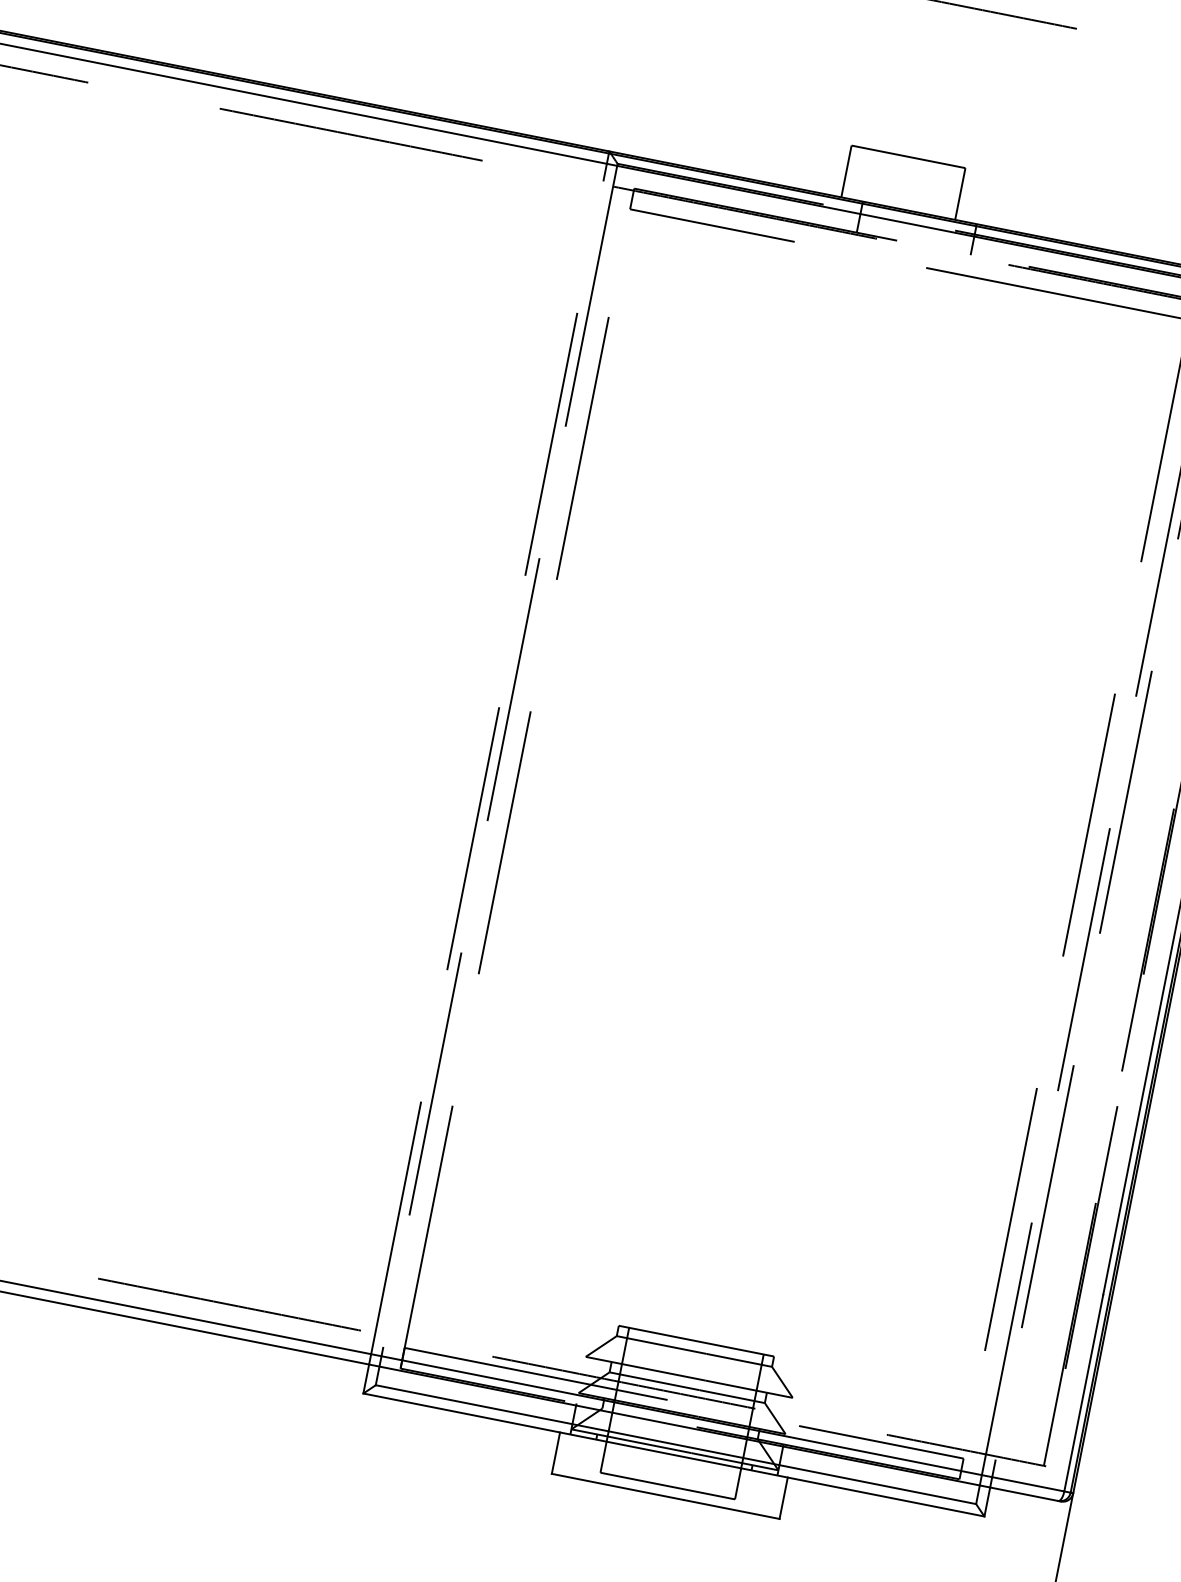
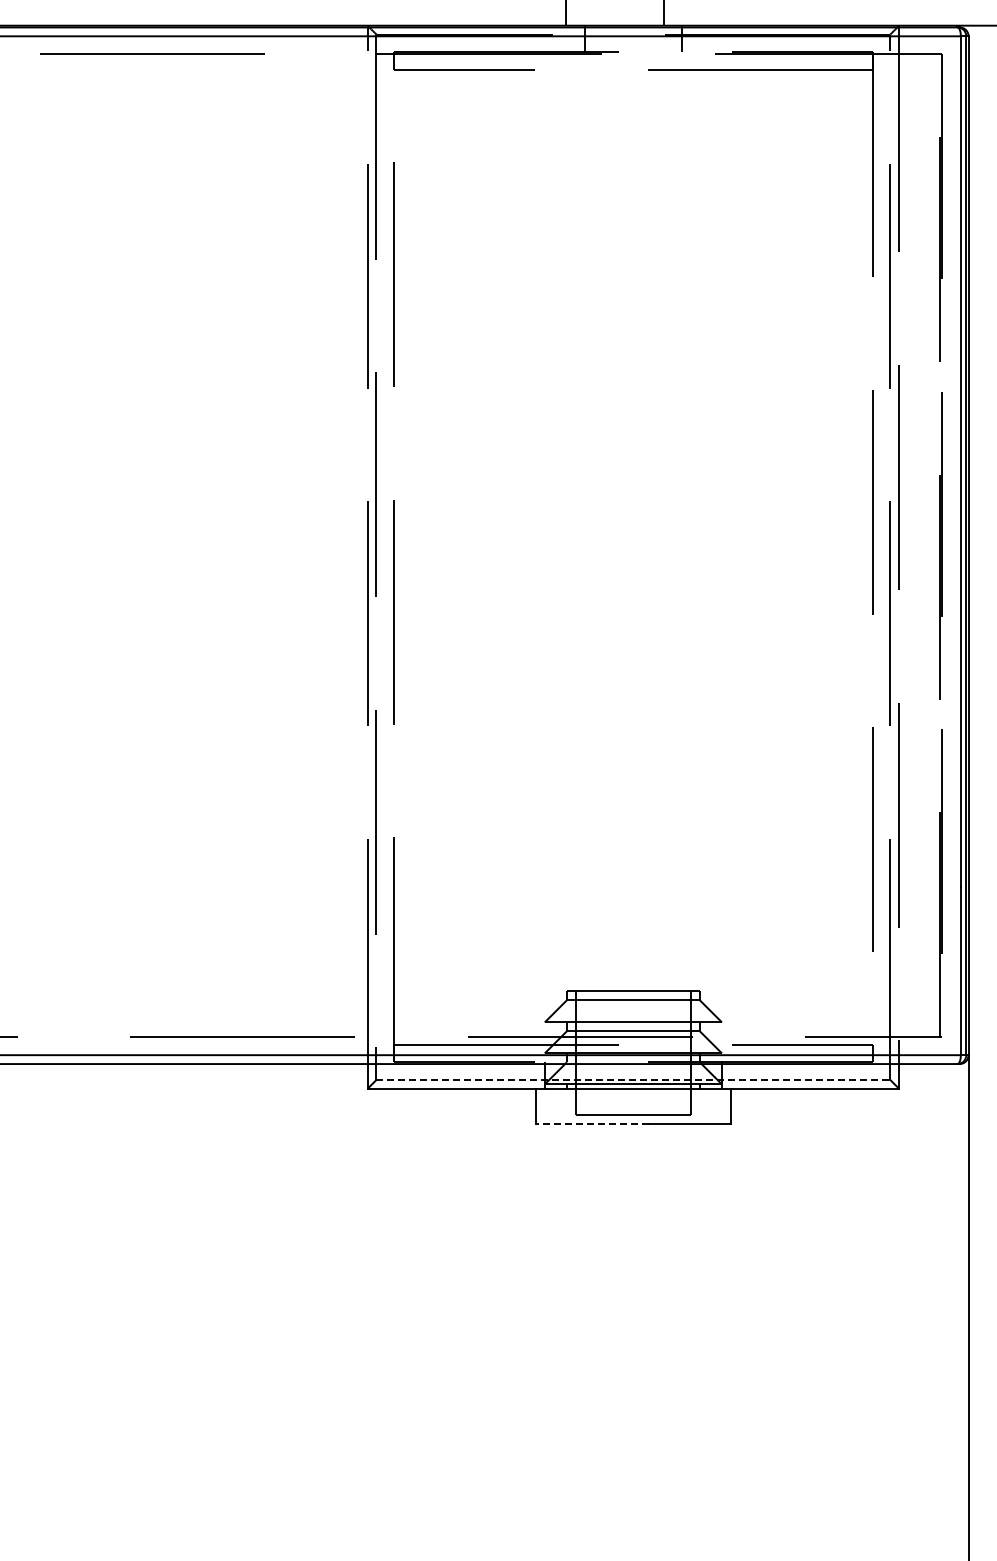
line: (676, 1444) -> (633, 1079), solid -> dashed
line: (616, 1486) -> (591, 1124), solid -> dashed

